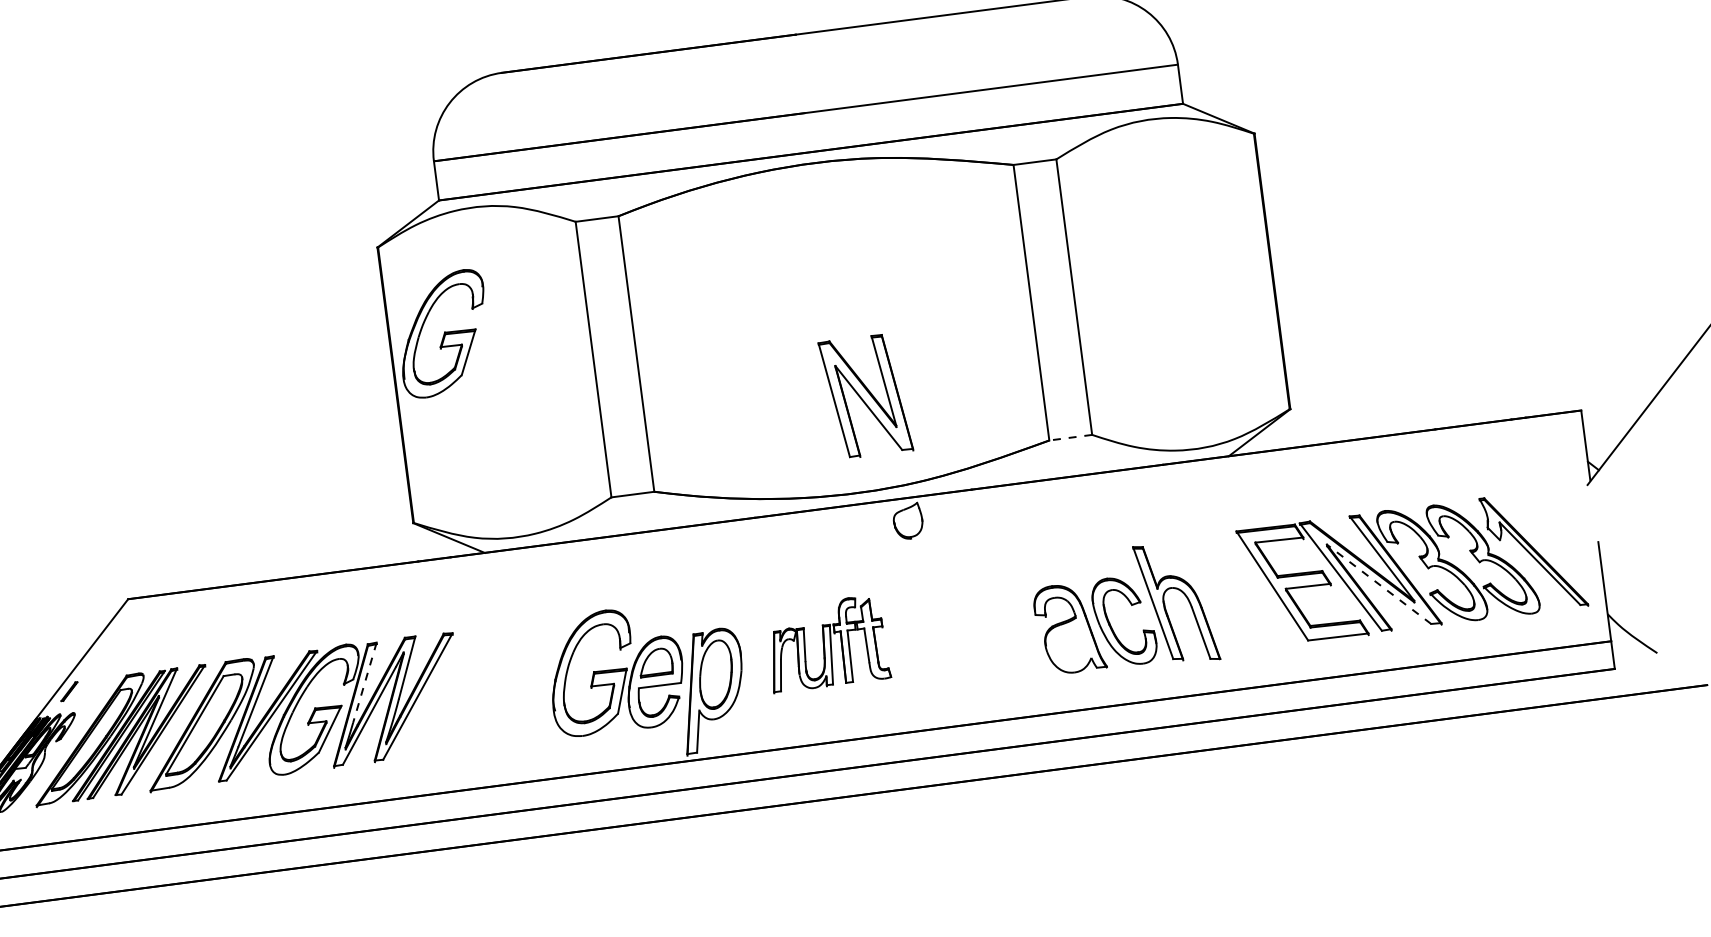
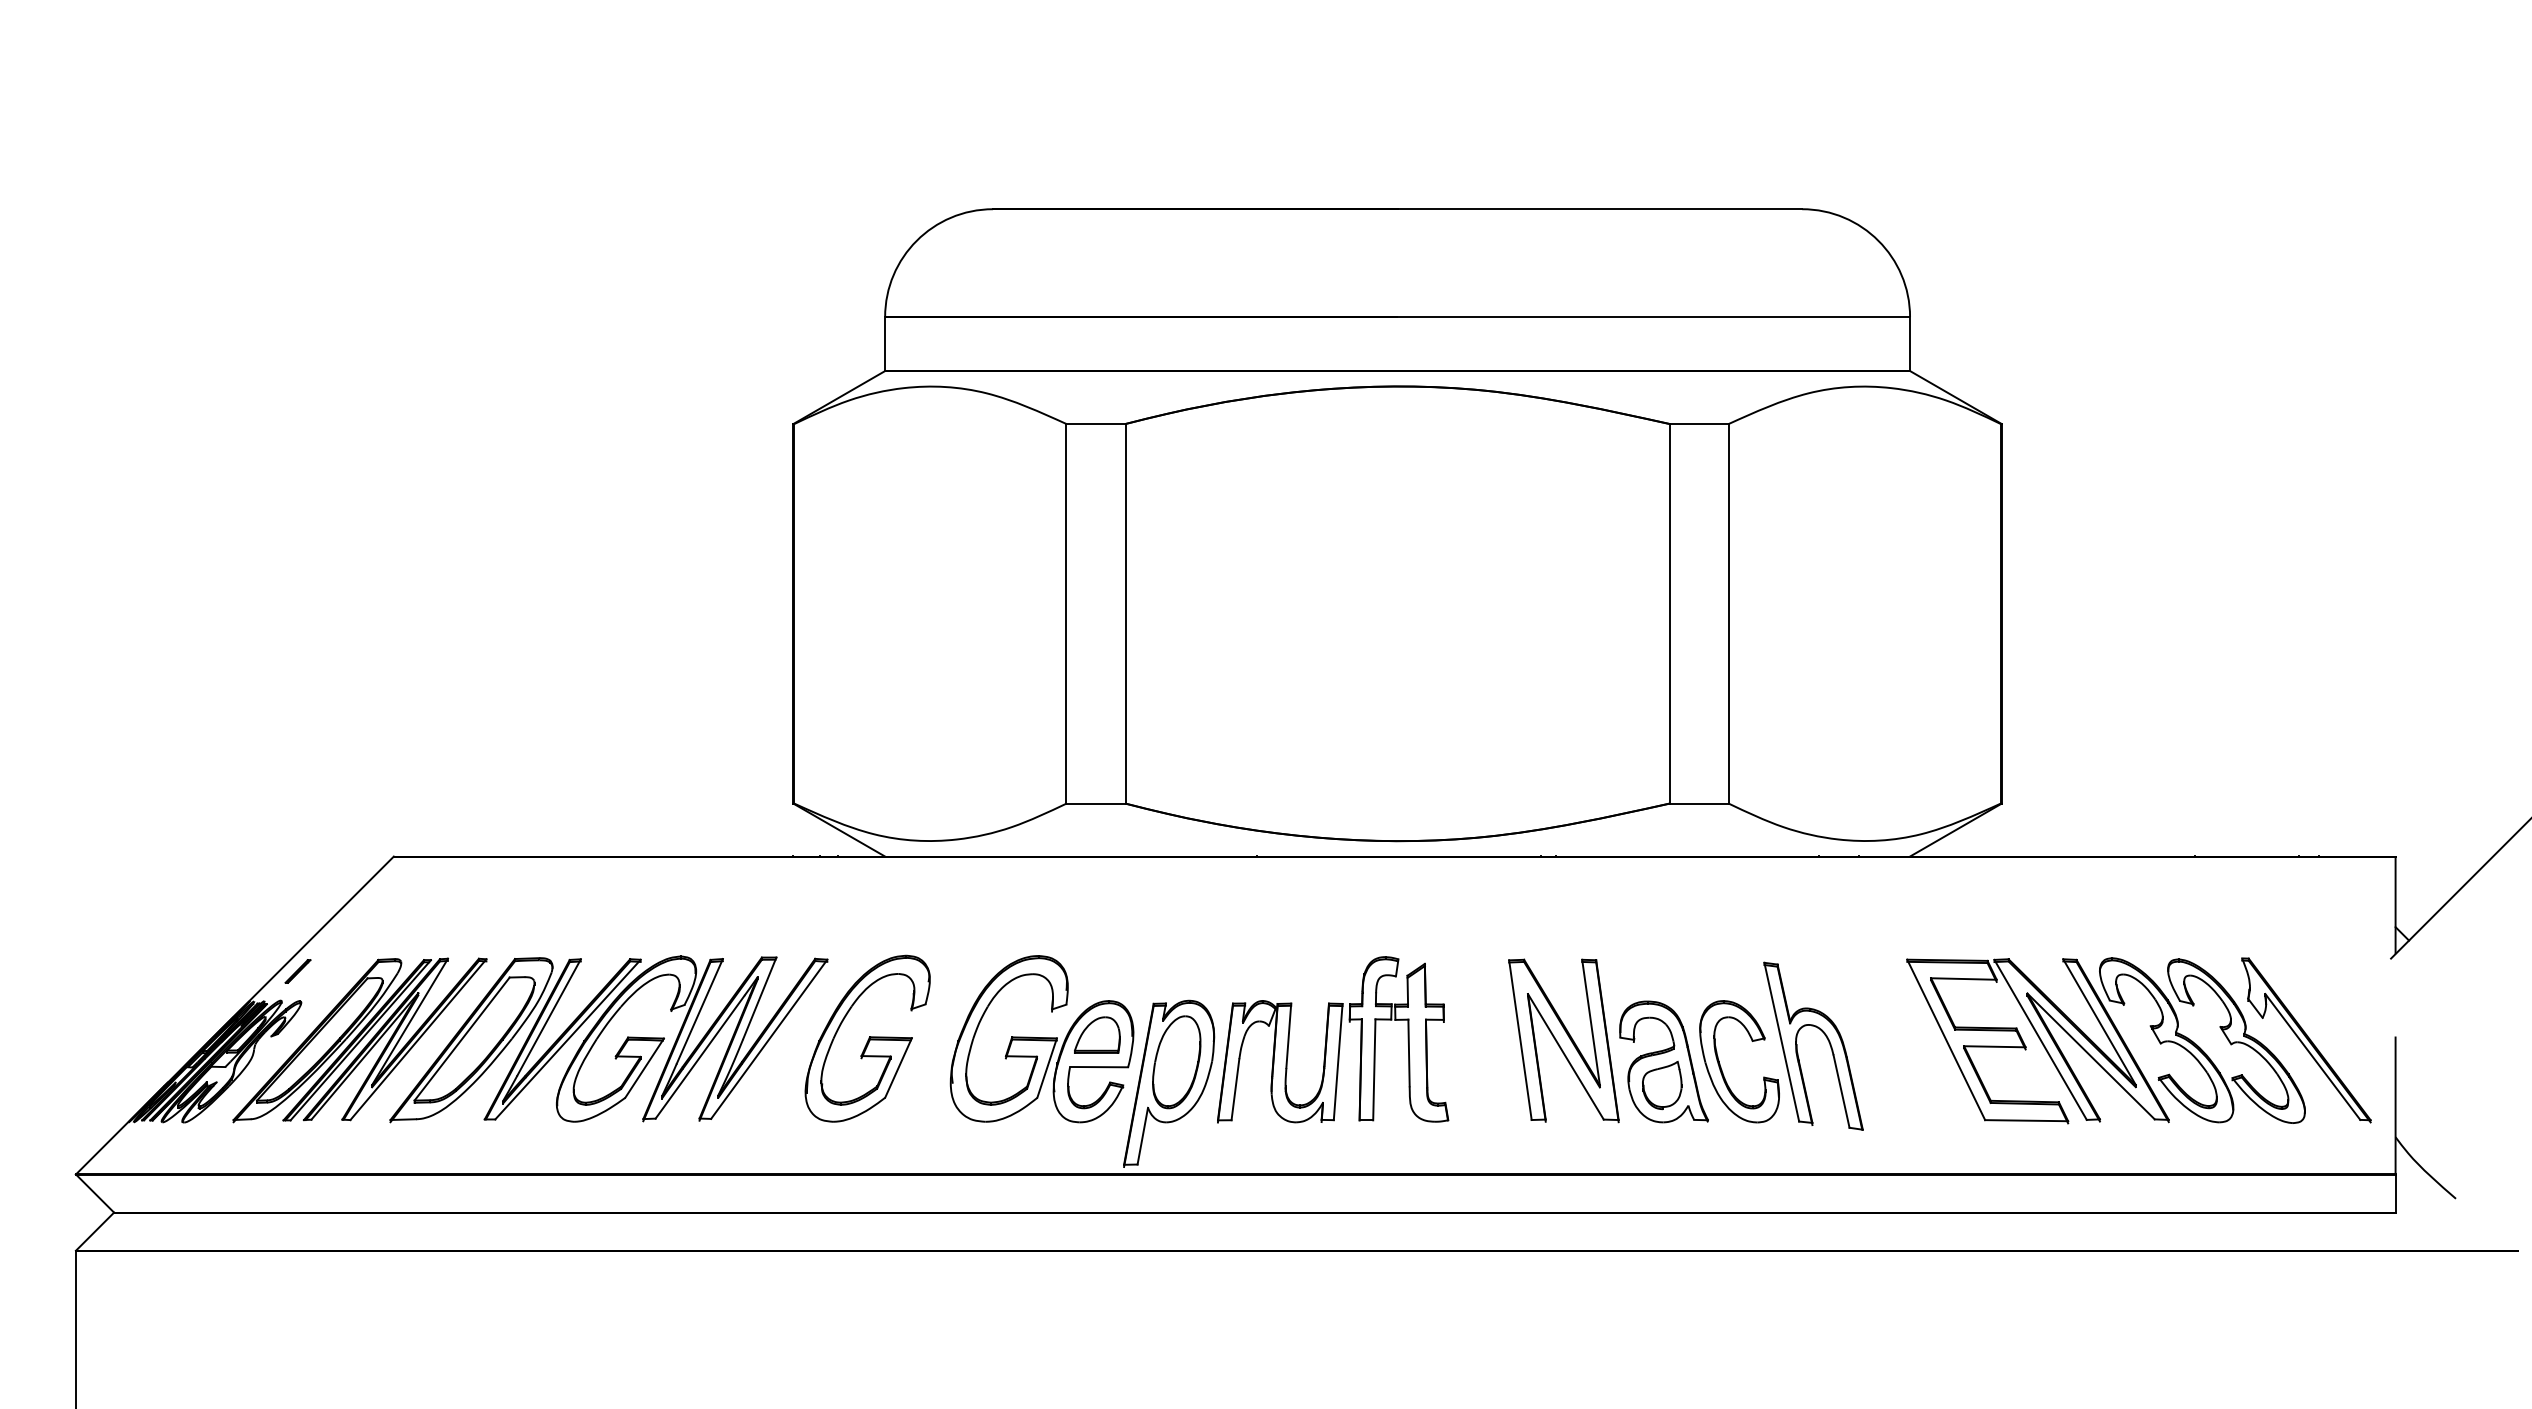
part: (443, 333) -> (867, 1038), moved
part: (865, 396) -> (1563, 1040), moved
line: (1070, 437) -> (1699, 803), dashed -> solid
part: (908, 521) -> (1662, 1085), moved
line: (1378, 584) -> (2090, 1056), dashed -> solid
part: (827, 643) -> (1333, 1039), size x1.43
line: (364, 682) -> (699, 1011), dashed -> solid

